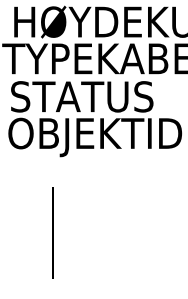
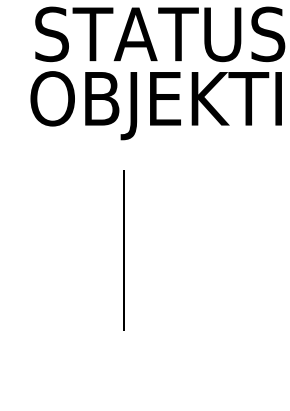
line: (52, 232) -> (123, 249), moved

